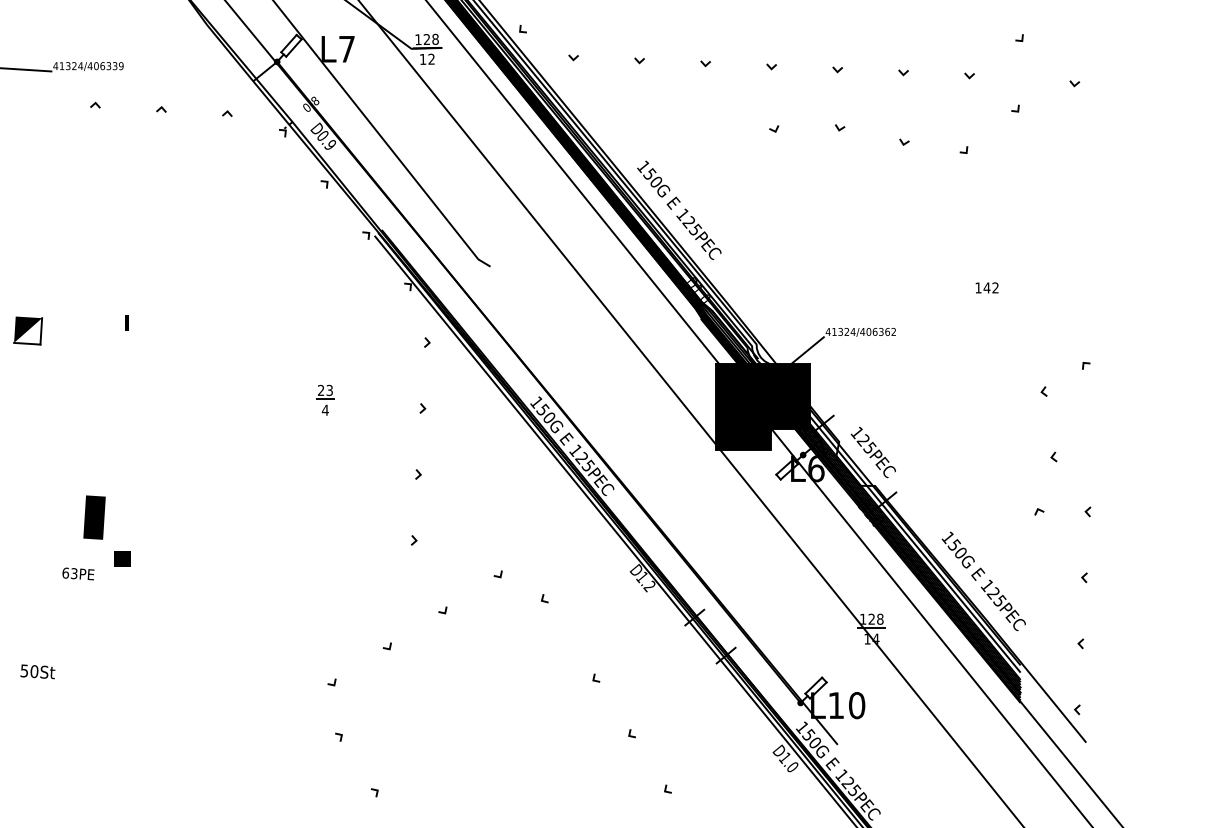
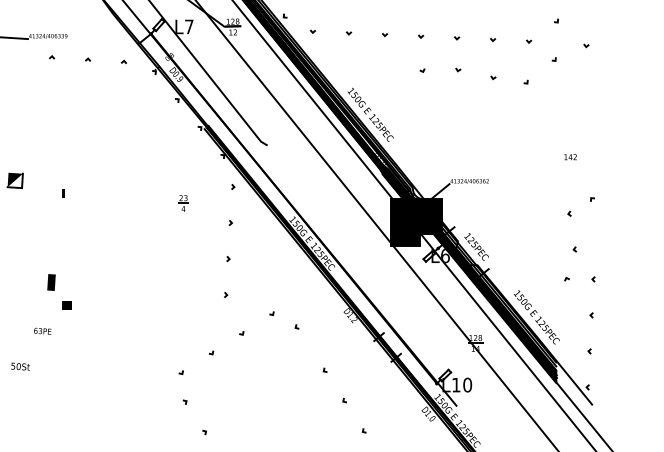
text: (986, 288) -> (570, 157), moved
part: (127, 323) -> (63, 193), moved
part: (325, 400) -> (183, 203), moved
part: (94, 517) -> (51, 282), size x0.7
text: (77, 572) -> (42, 330), moved

